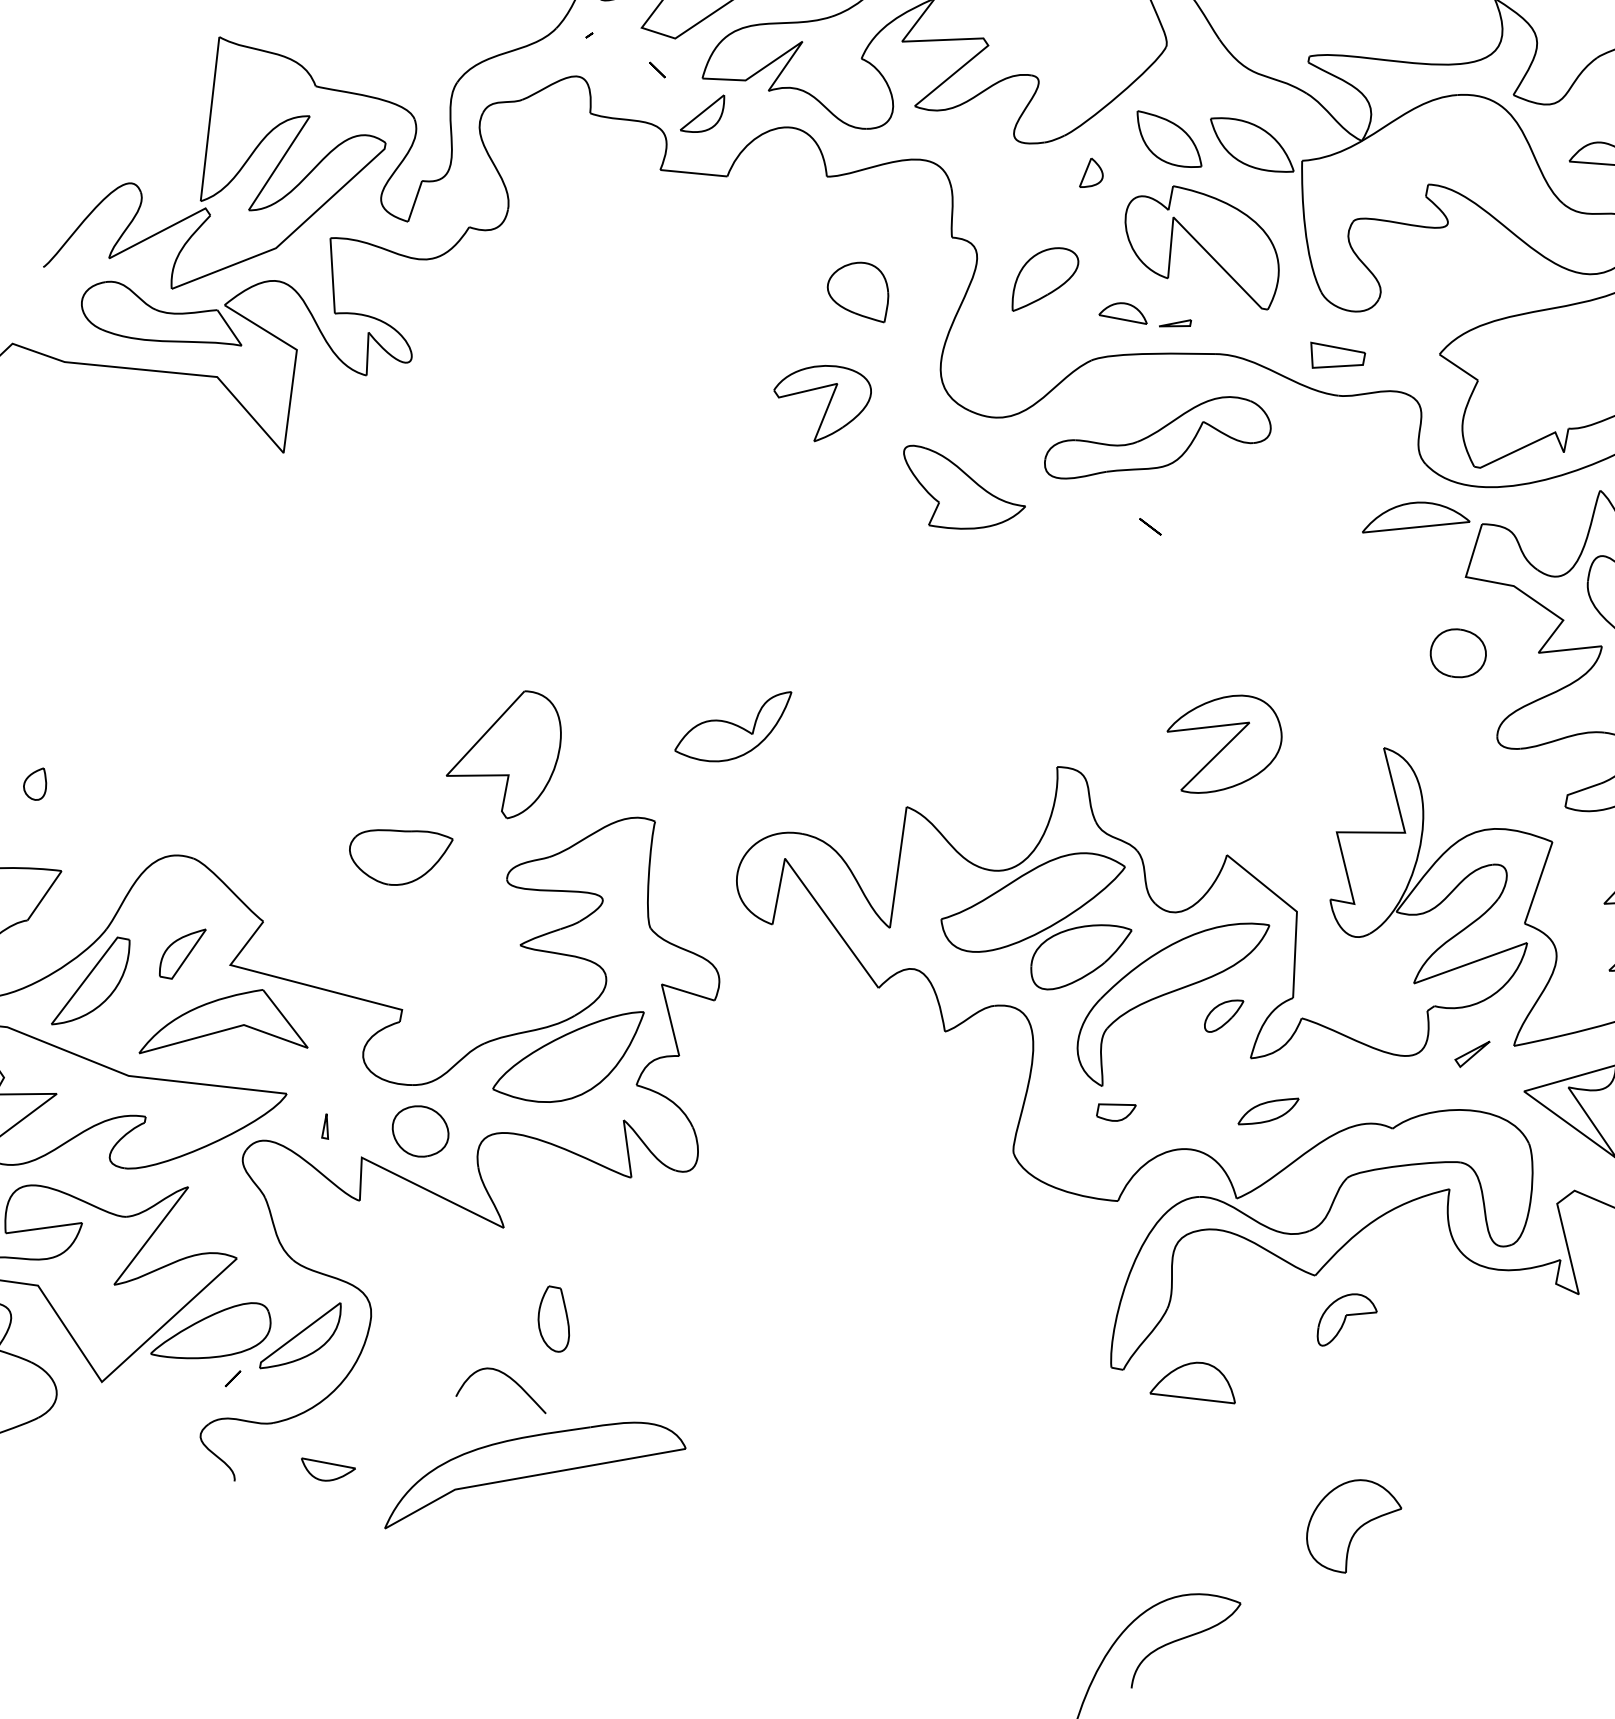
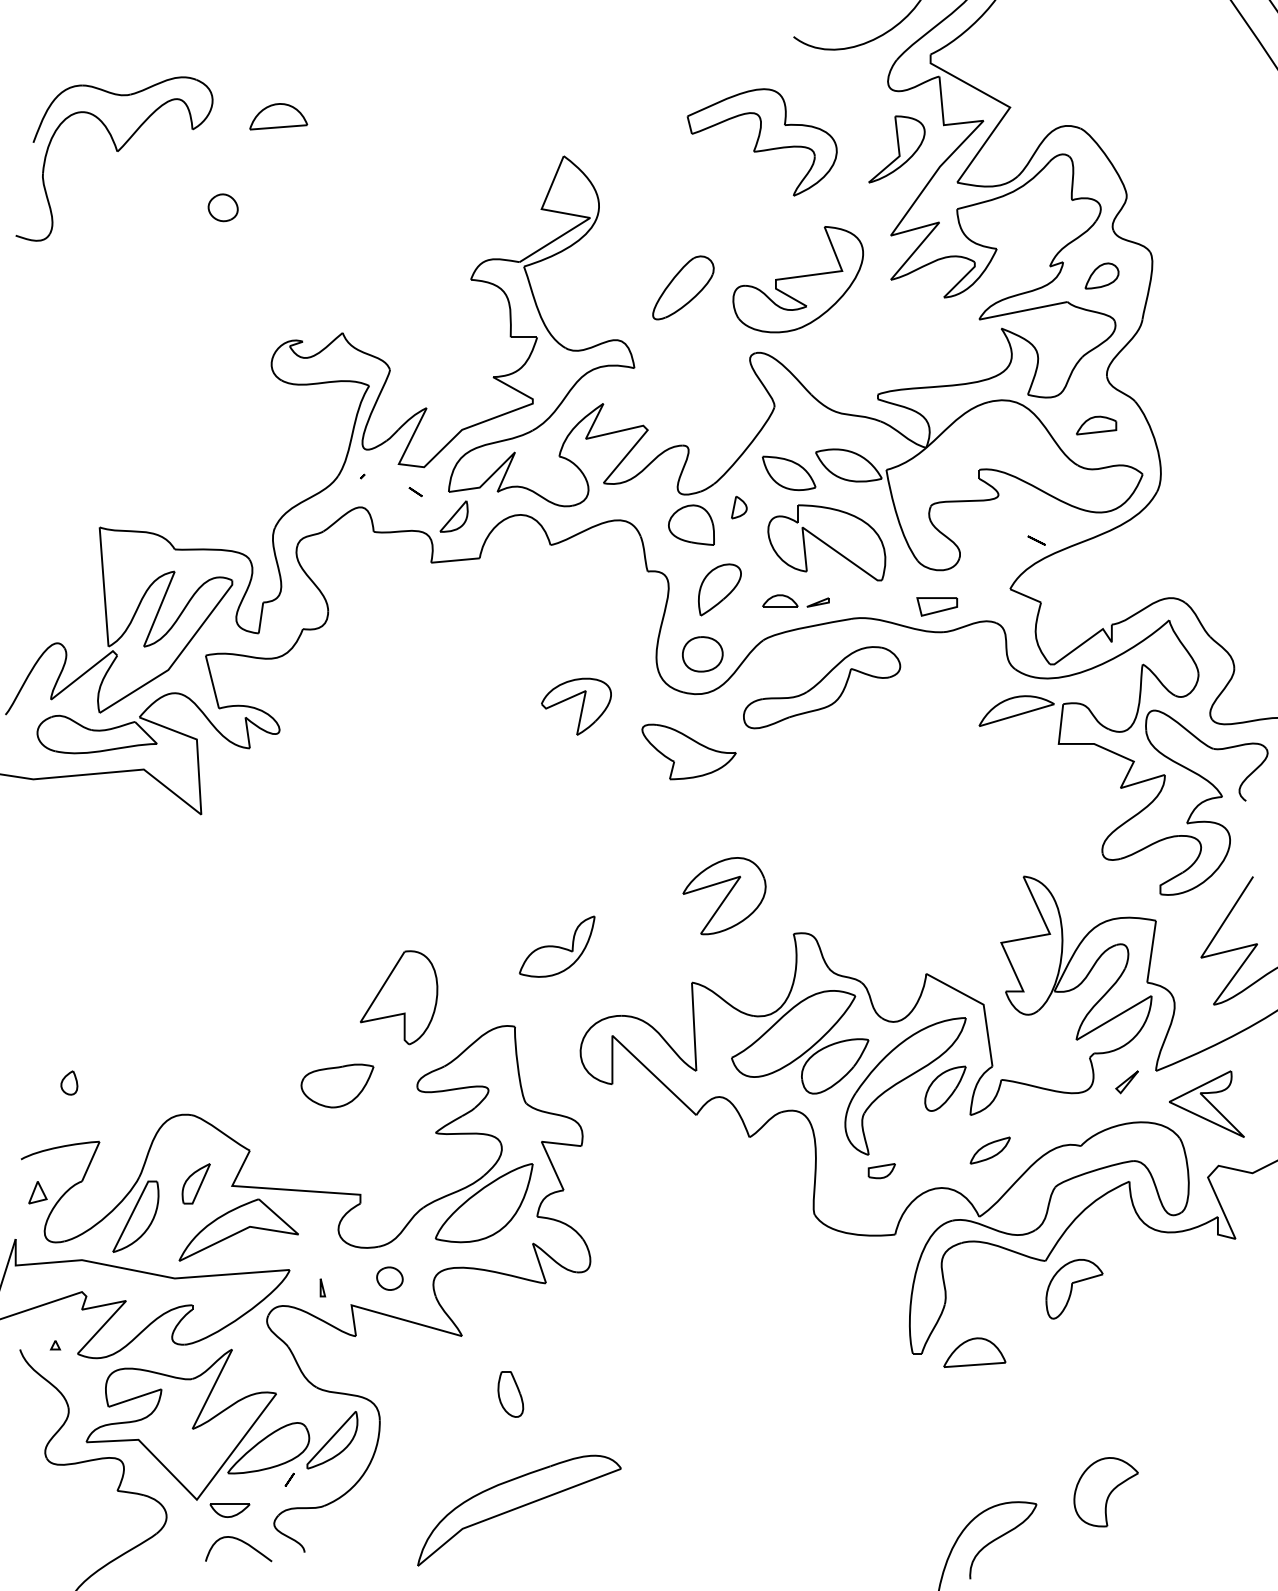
part: (859, 288) -> (691, 524), moved
line: (1150, 526) -> (1036, 540), moved
part: (1458, 653) -> (702, 654), moved
part: (1222, 745) -> (724, 896), moved
part: (1223, 1015) -> (945, 1088), size x1.67
part: (420, 1131) -> (389, 1278), size x0.62
part: (1347, 1321) -> (1074, 1289), size x1.43
curve: (510, 1380) -> (242, 1542), moved
part: (326, 1471) -> (229, 1510), moved
part: (1352, 1526) -> (1105, 1492), moved

